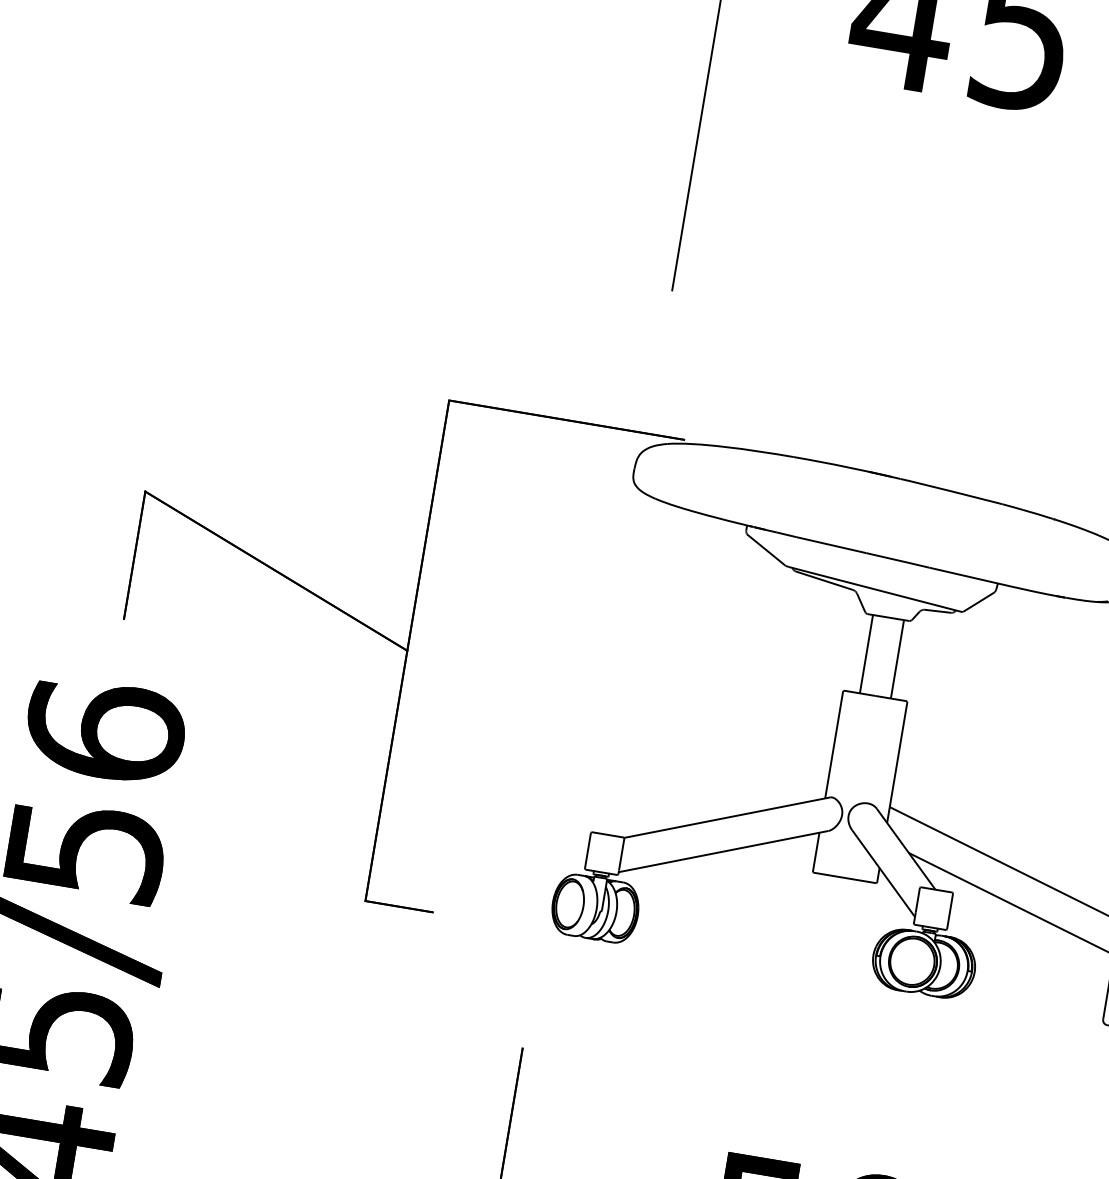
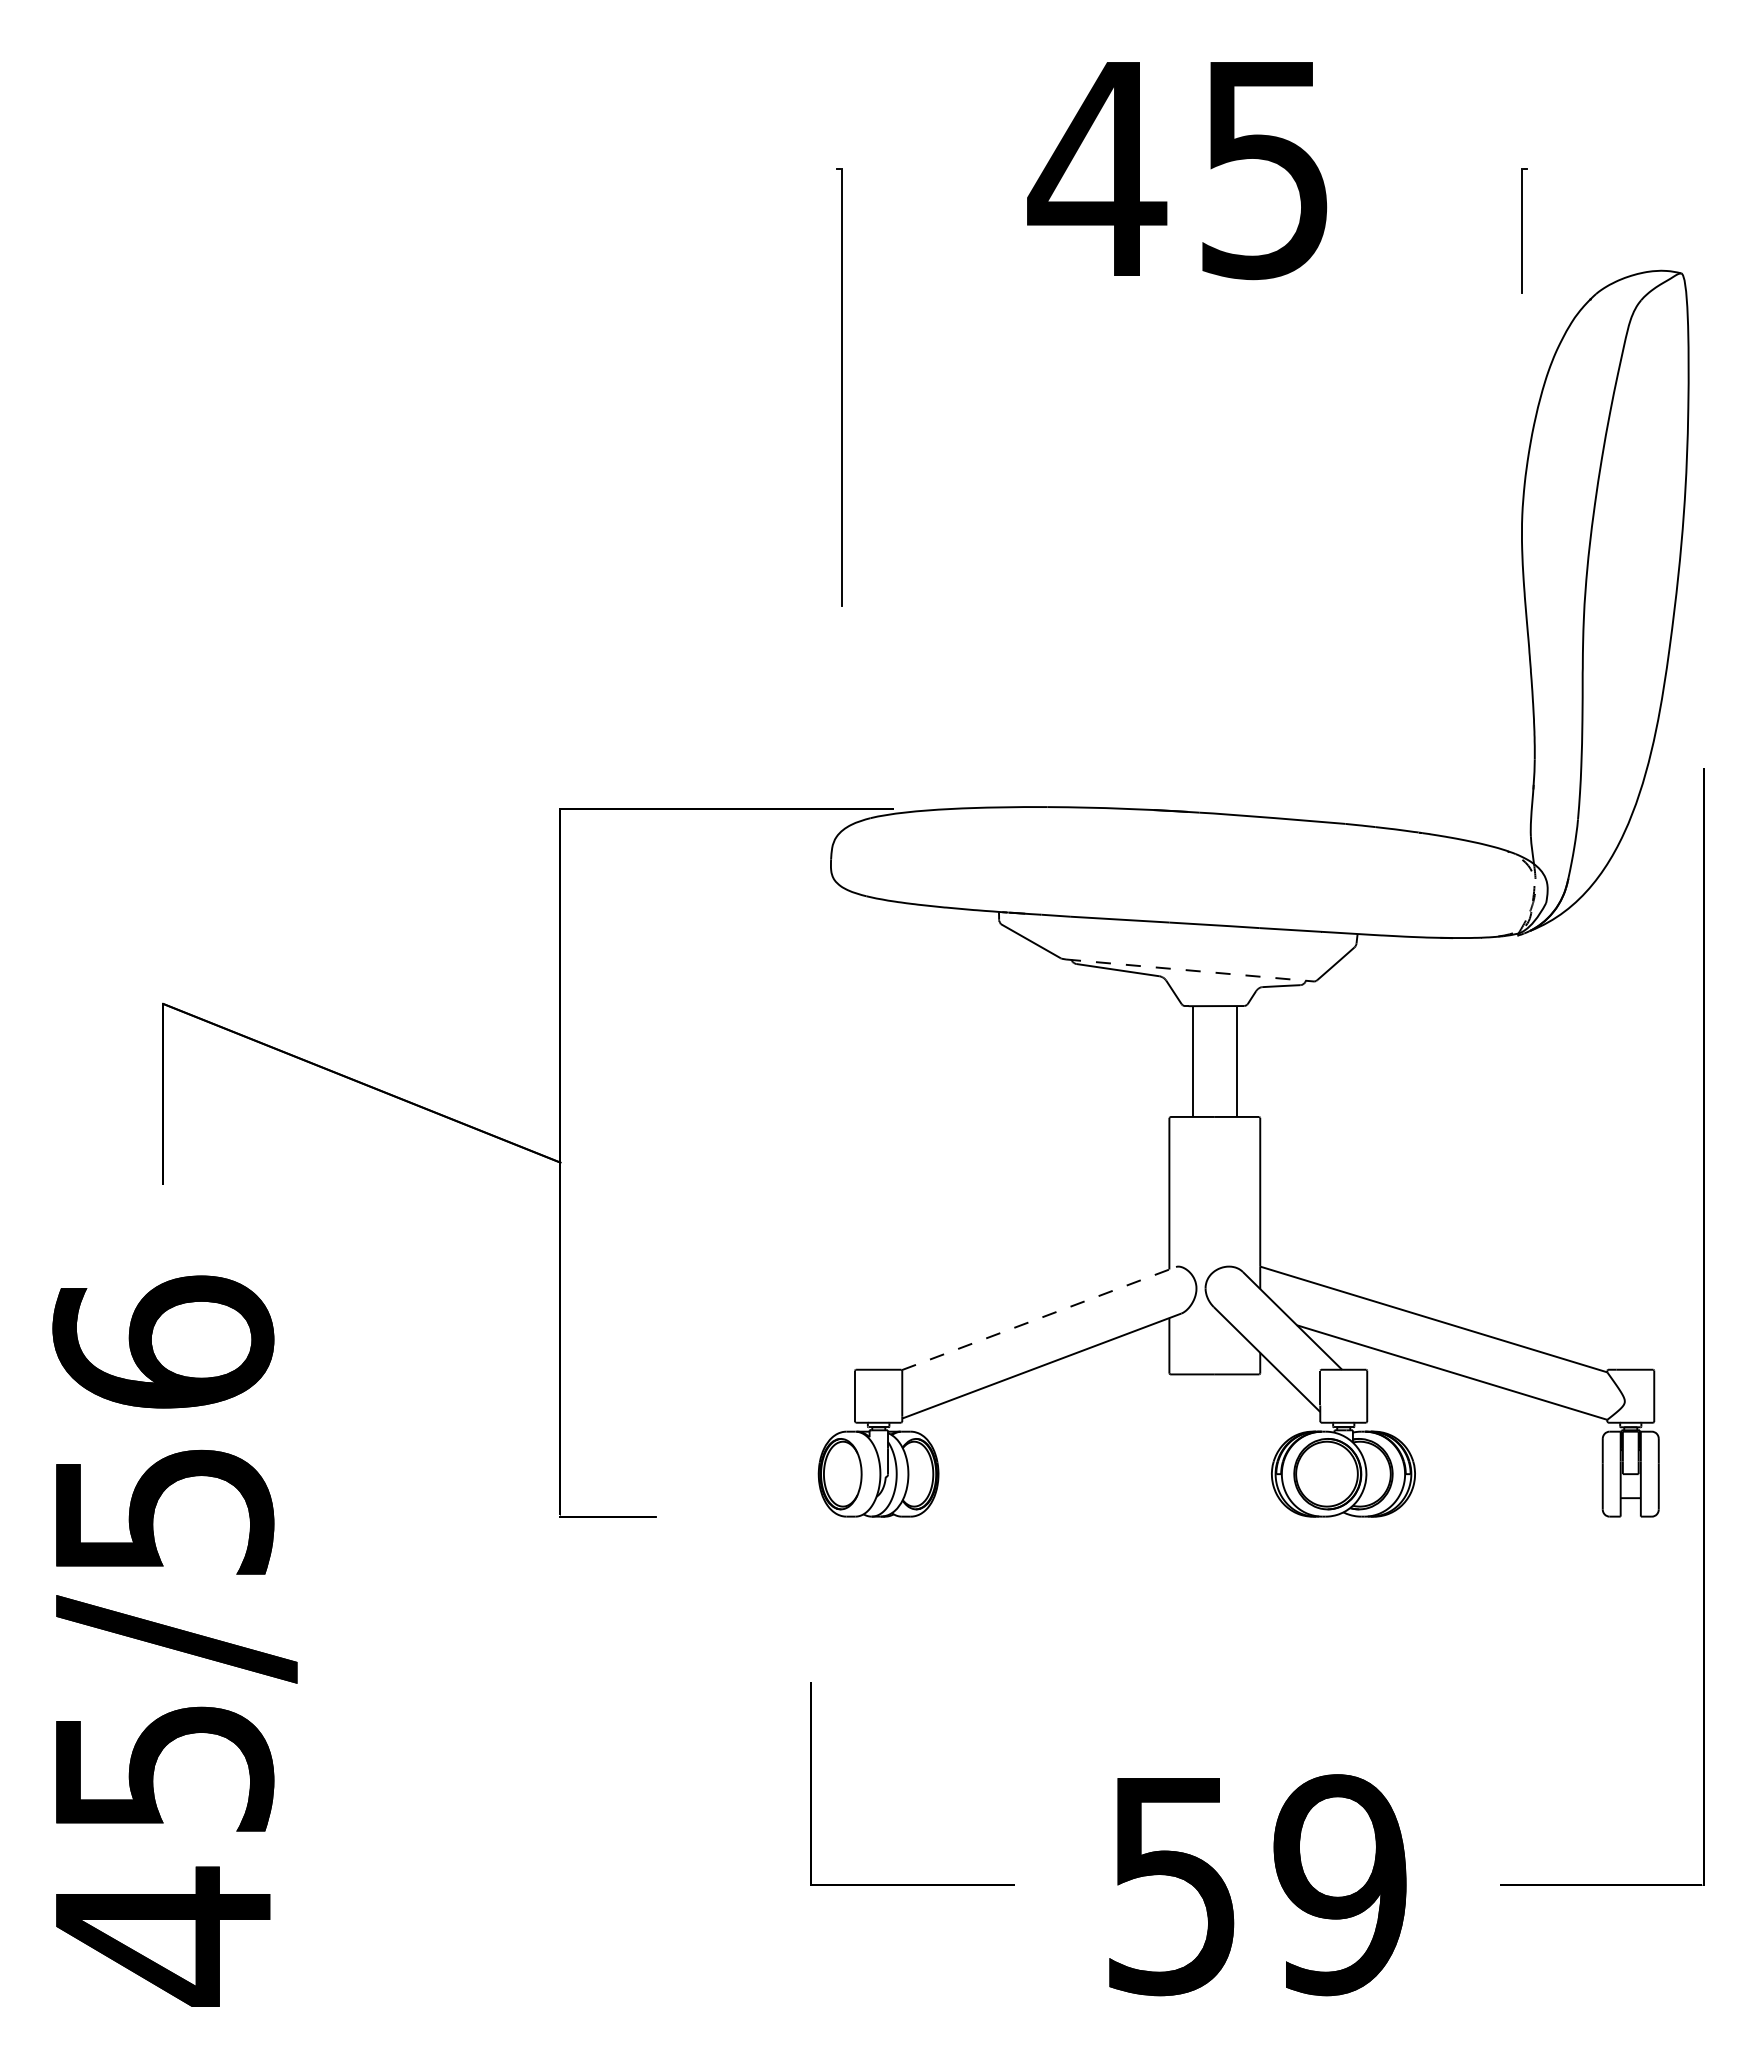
line: (875, 589) -> (1190, 970), solid -> dashed
line: (727, 817) -> (1039, 1318), solid -> dashed

